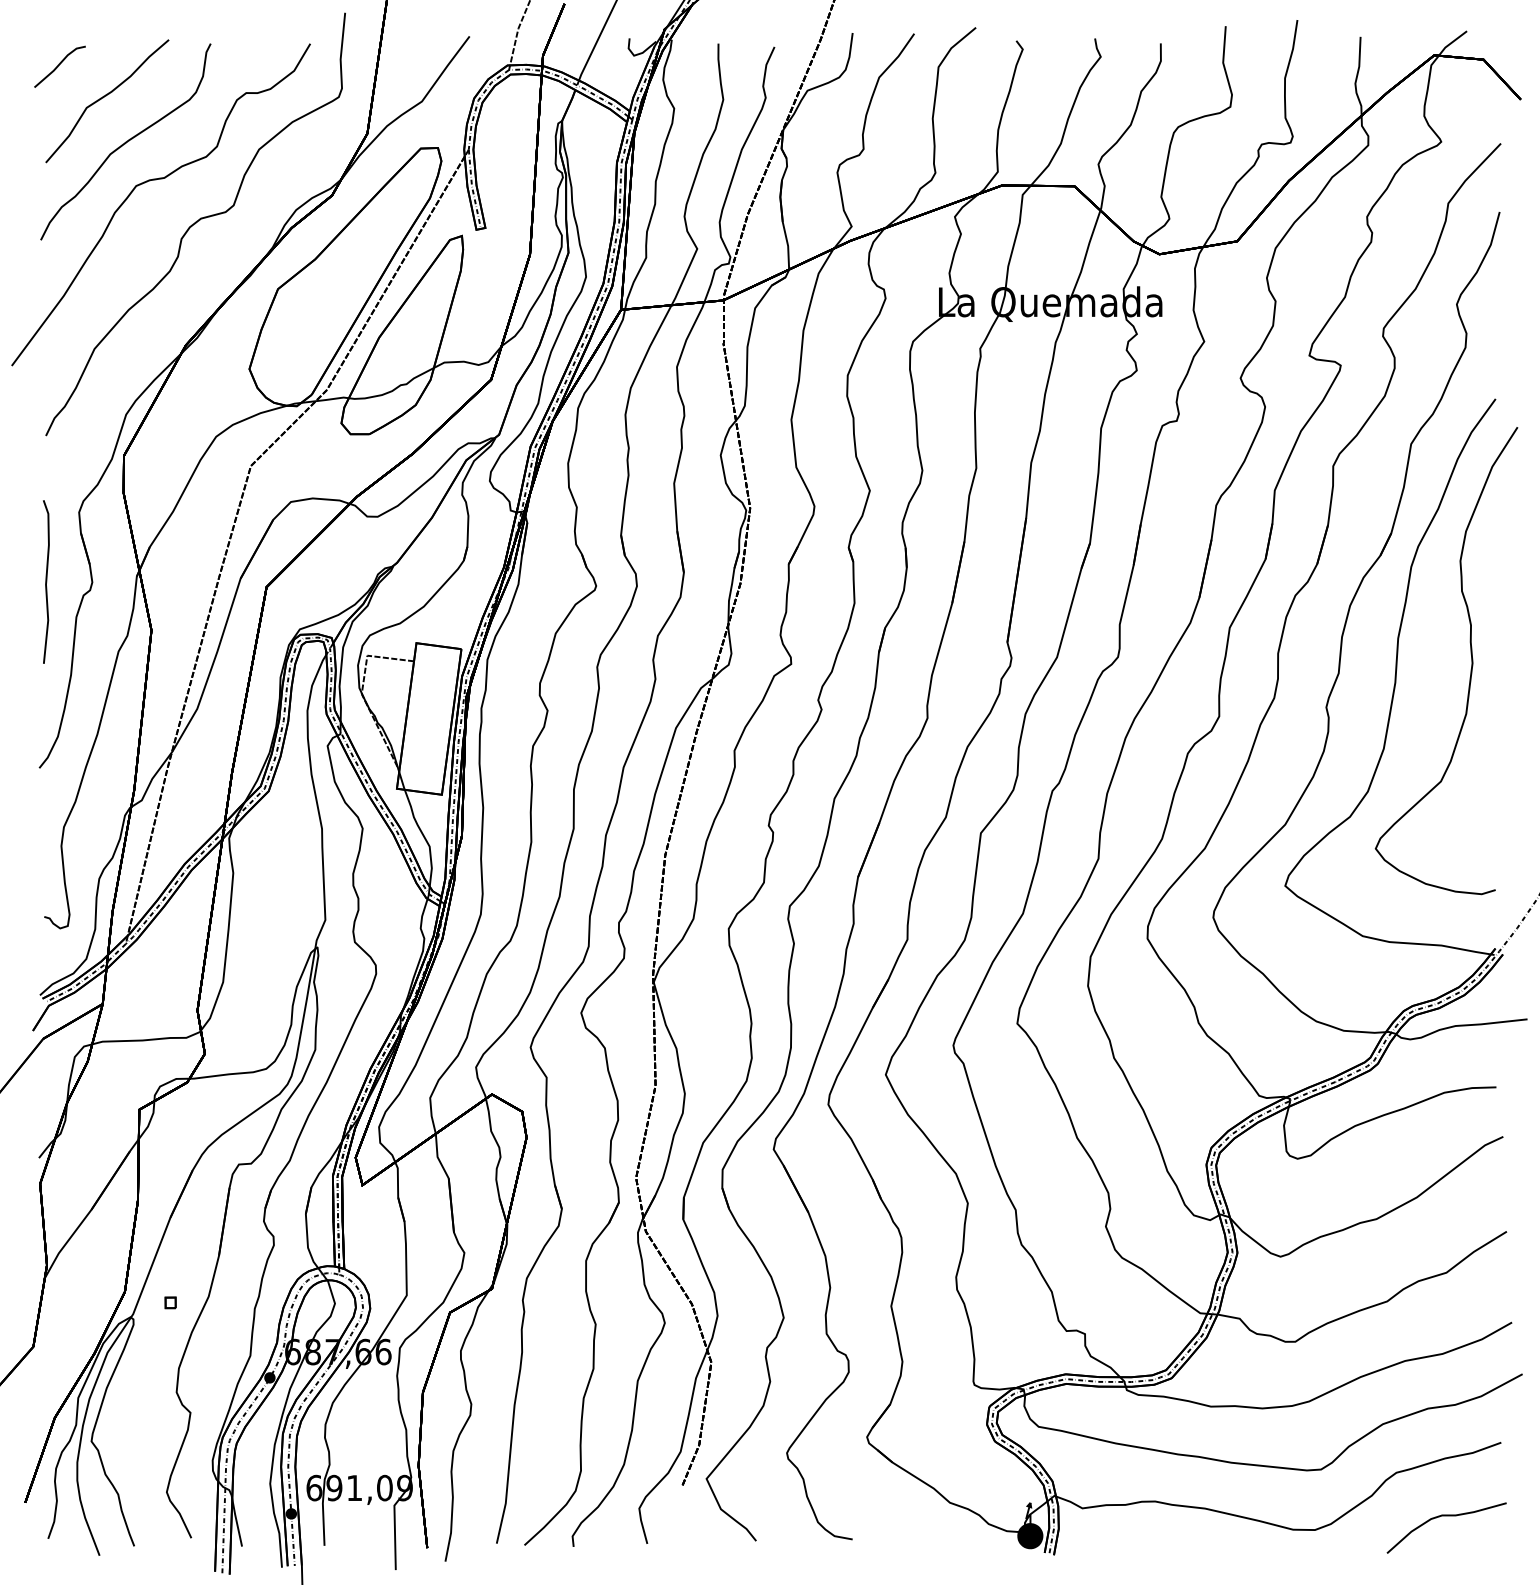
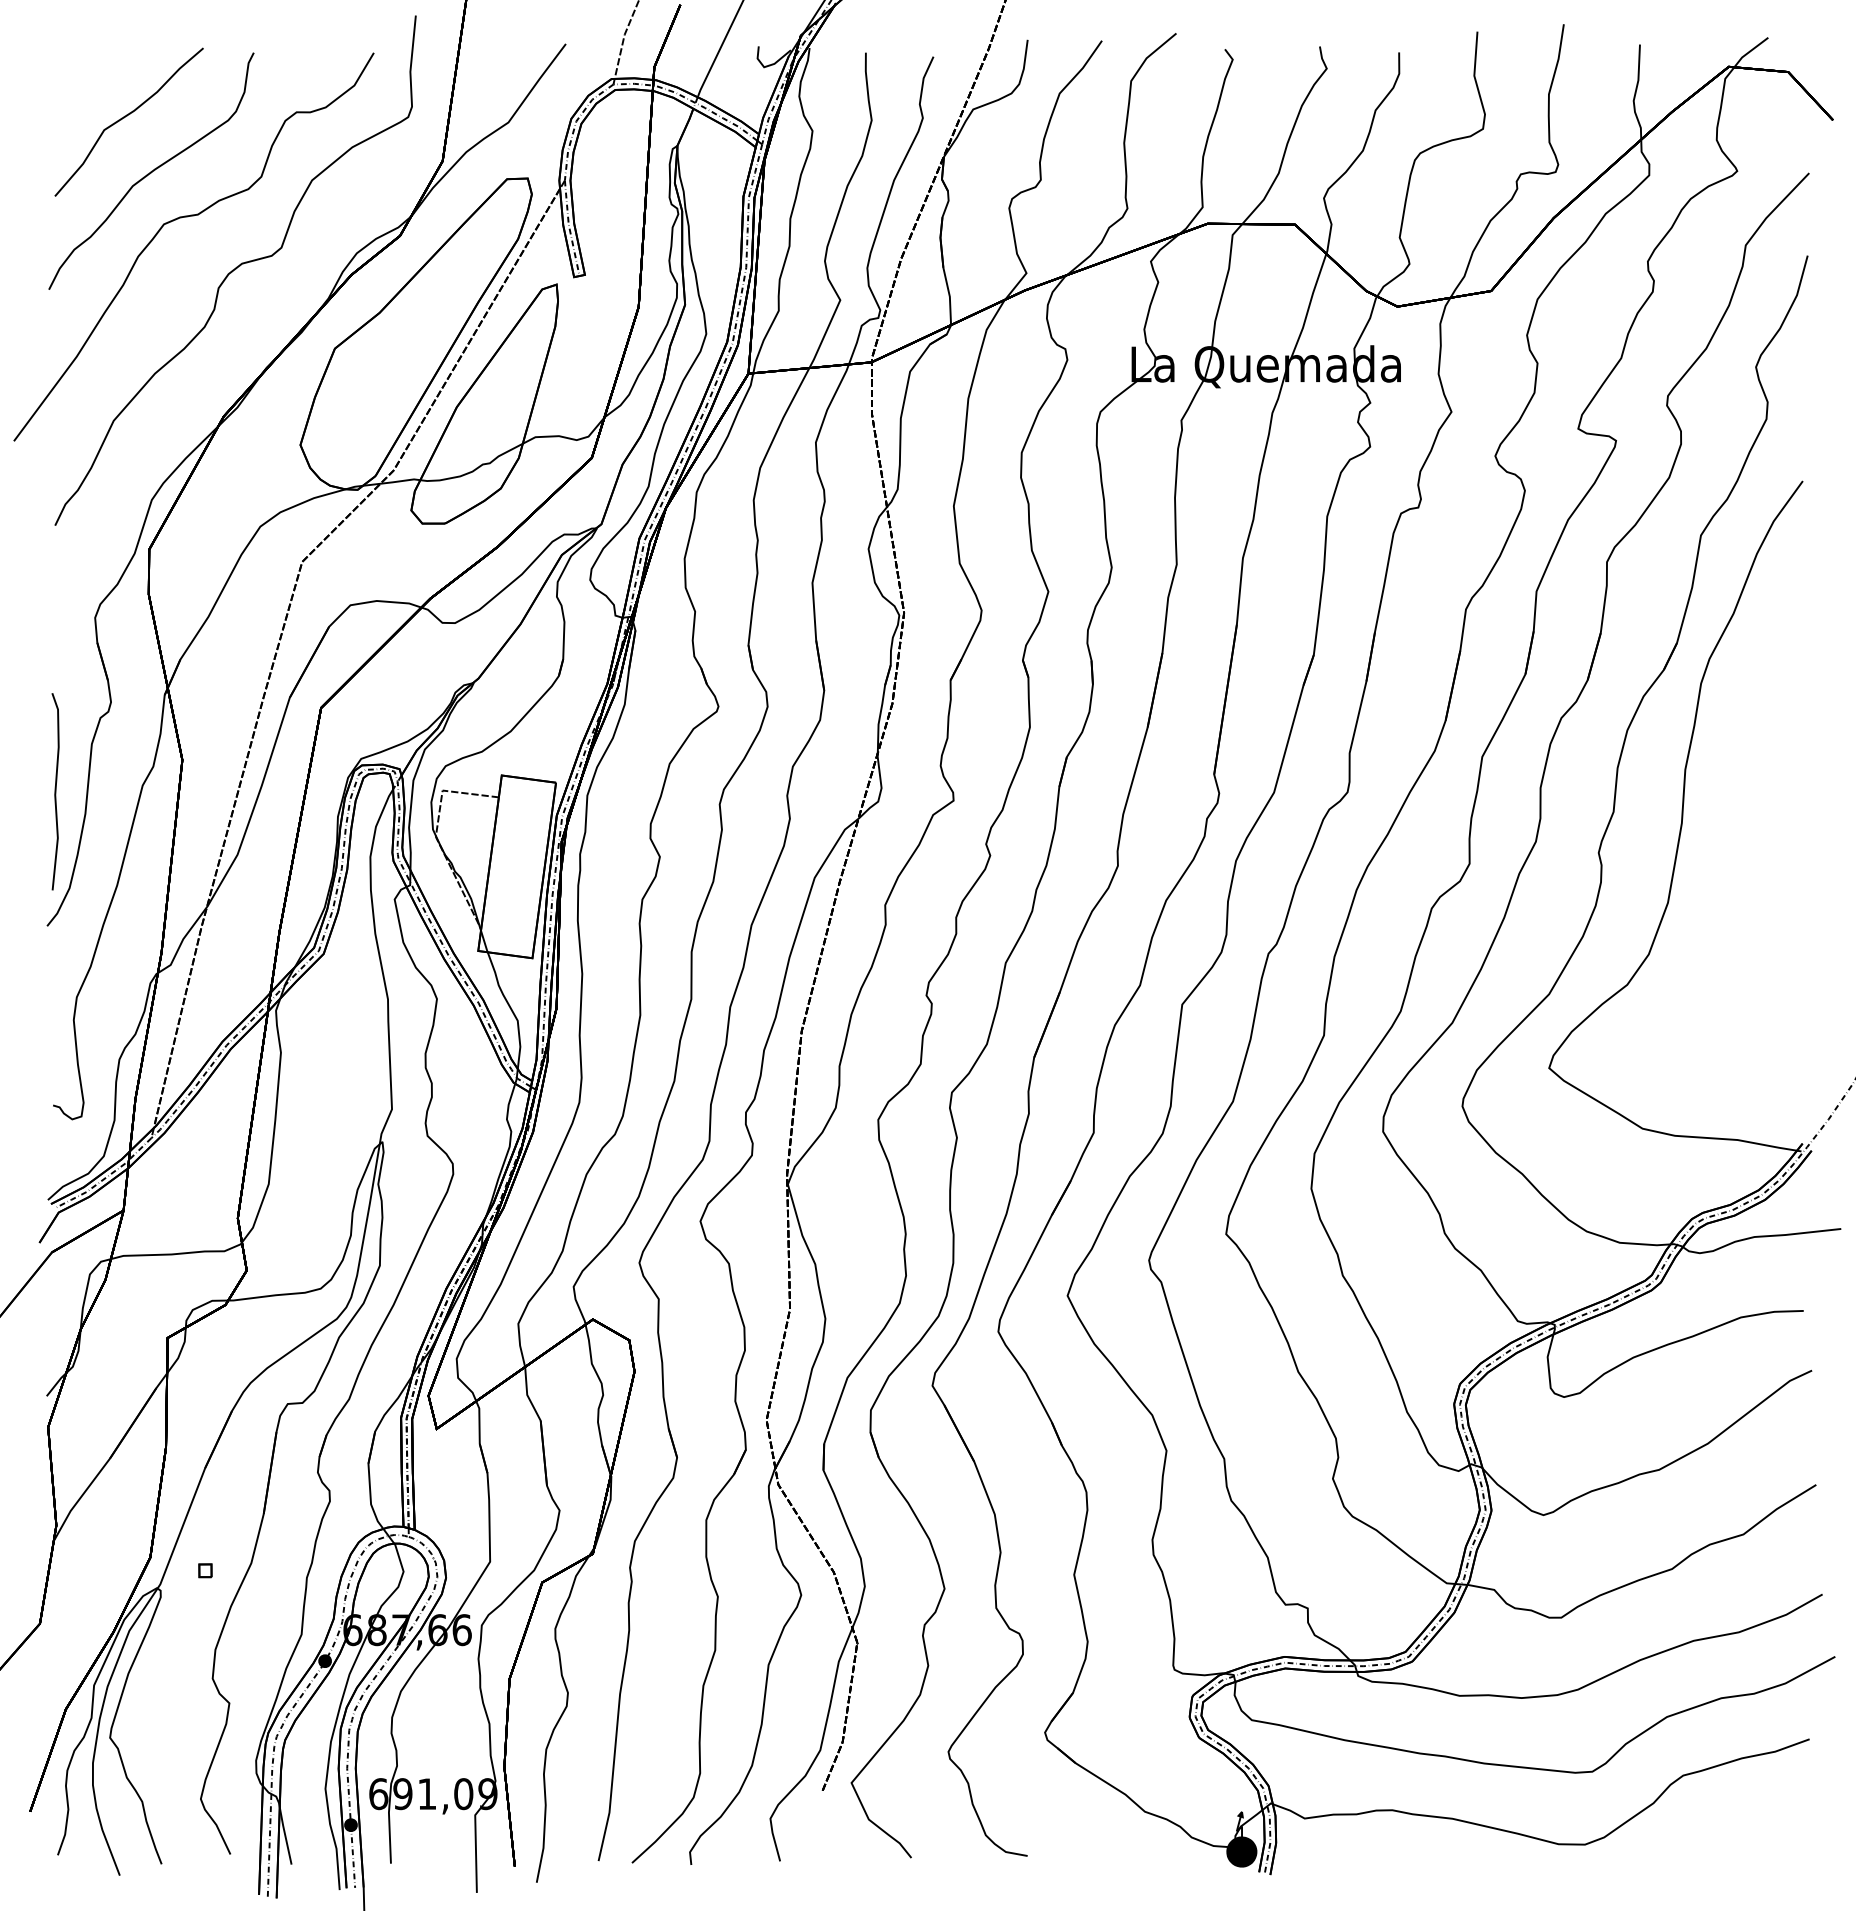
line: (59, 65) -> (71, 79), removed
curve: (46, 581) -> (55, 791), moved
curve: (1471, 660) -> (1773, 796), removed
curve: (1446, 1515) -> (1743, 1827), removed

